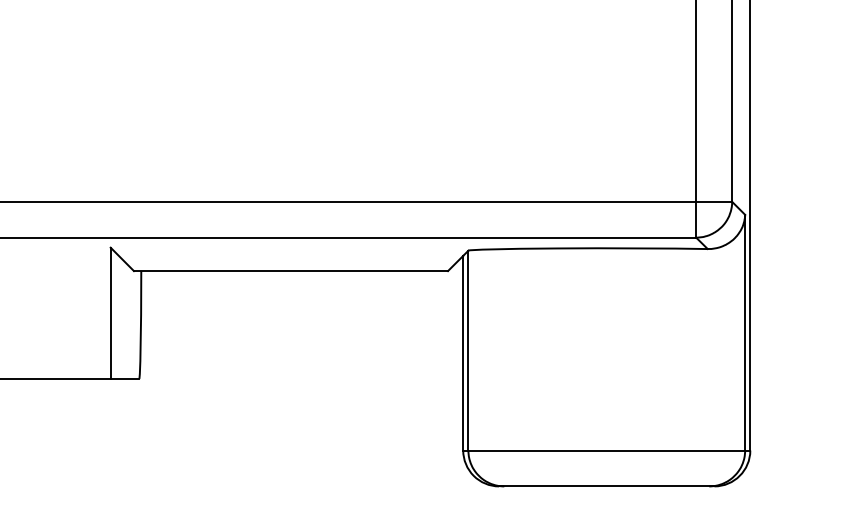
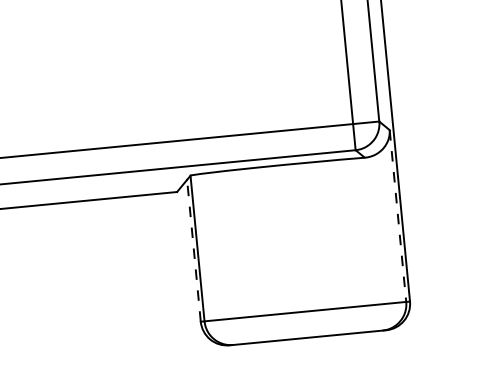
line: (745, 332) -> (398, 215), solid -> dashed
line: (463, 352) -> (194, 250), solid -> dashed

